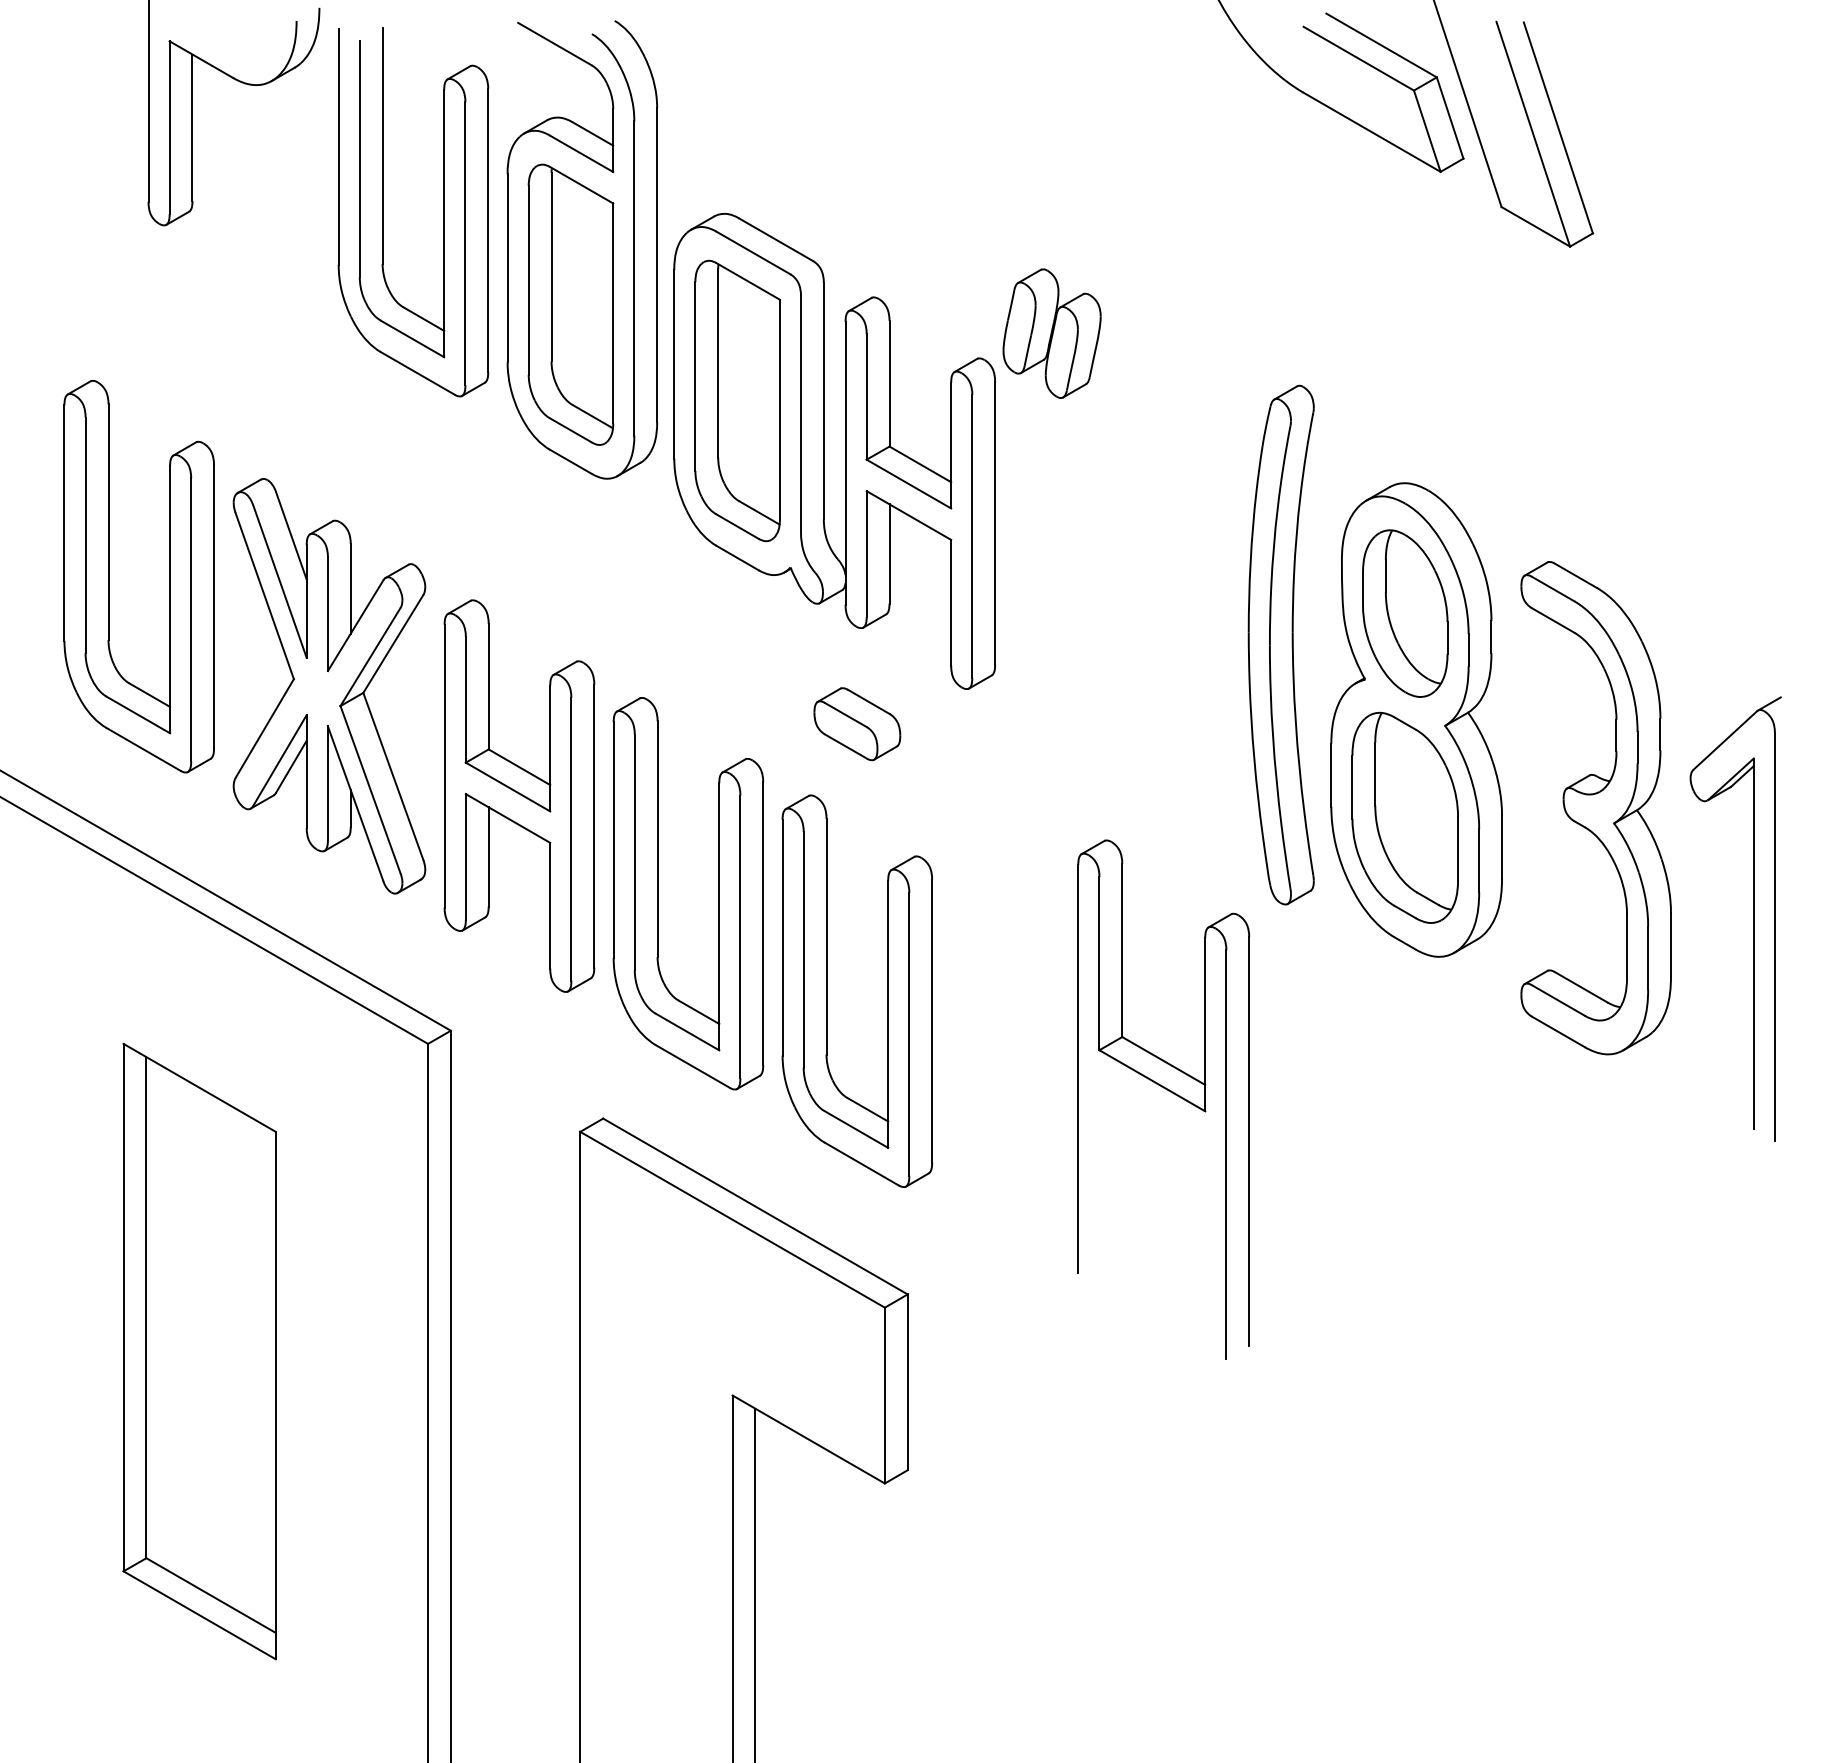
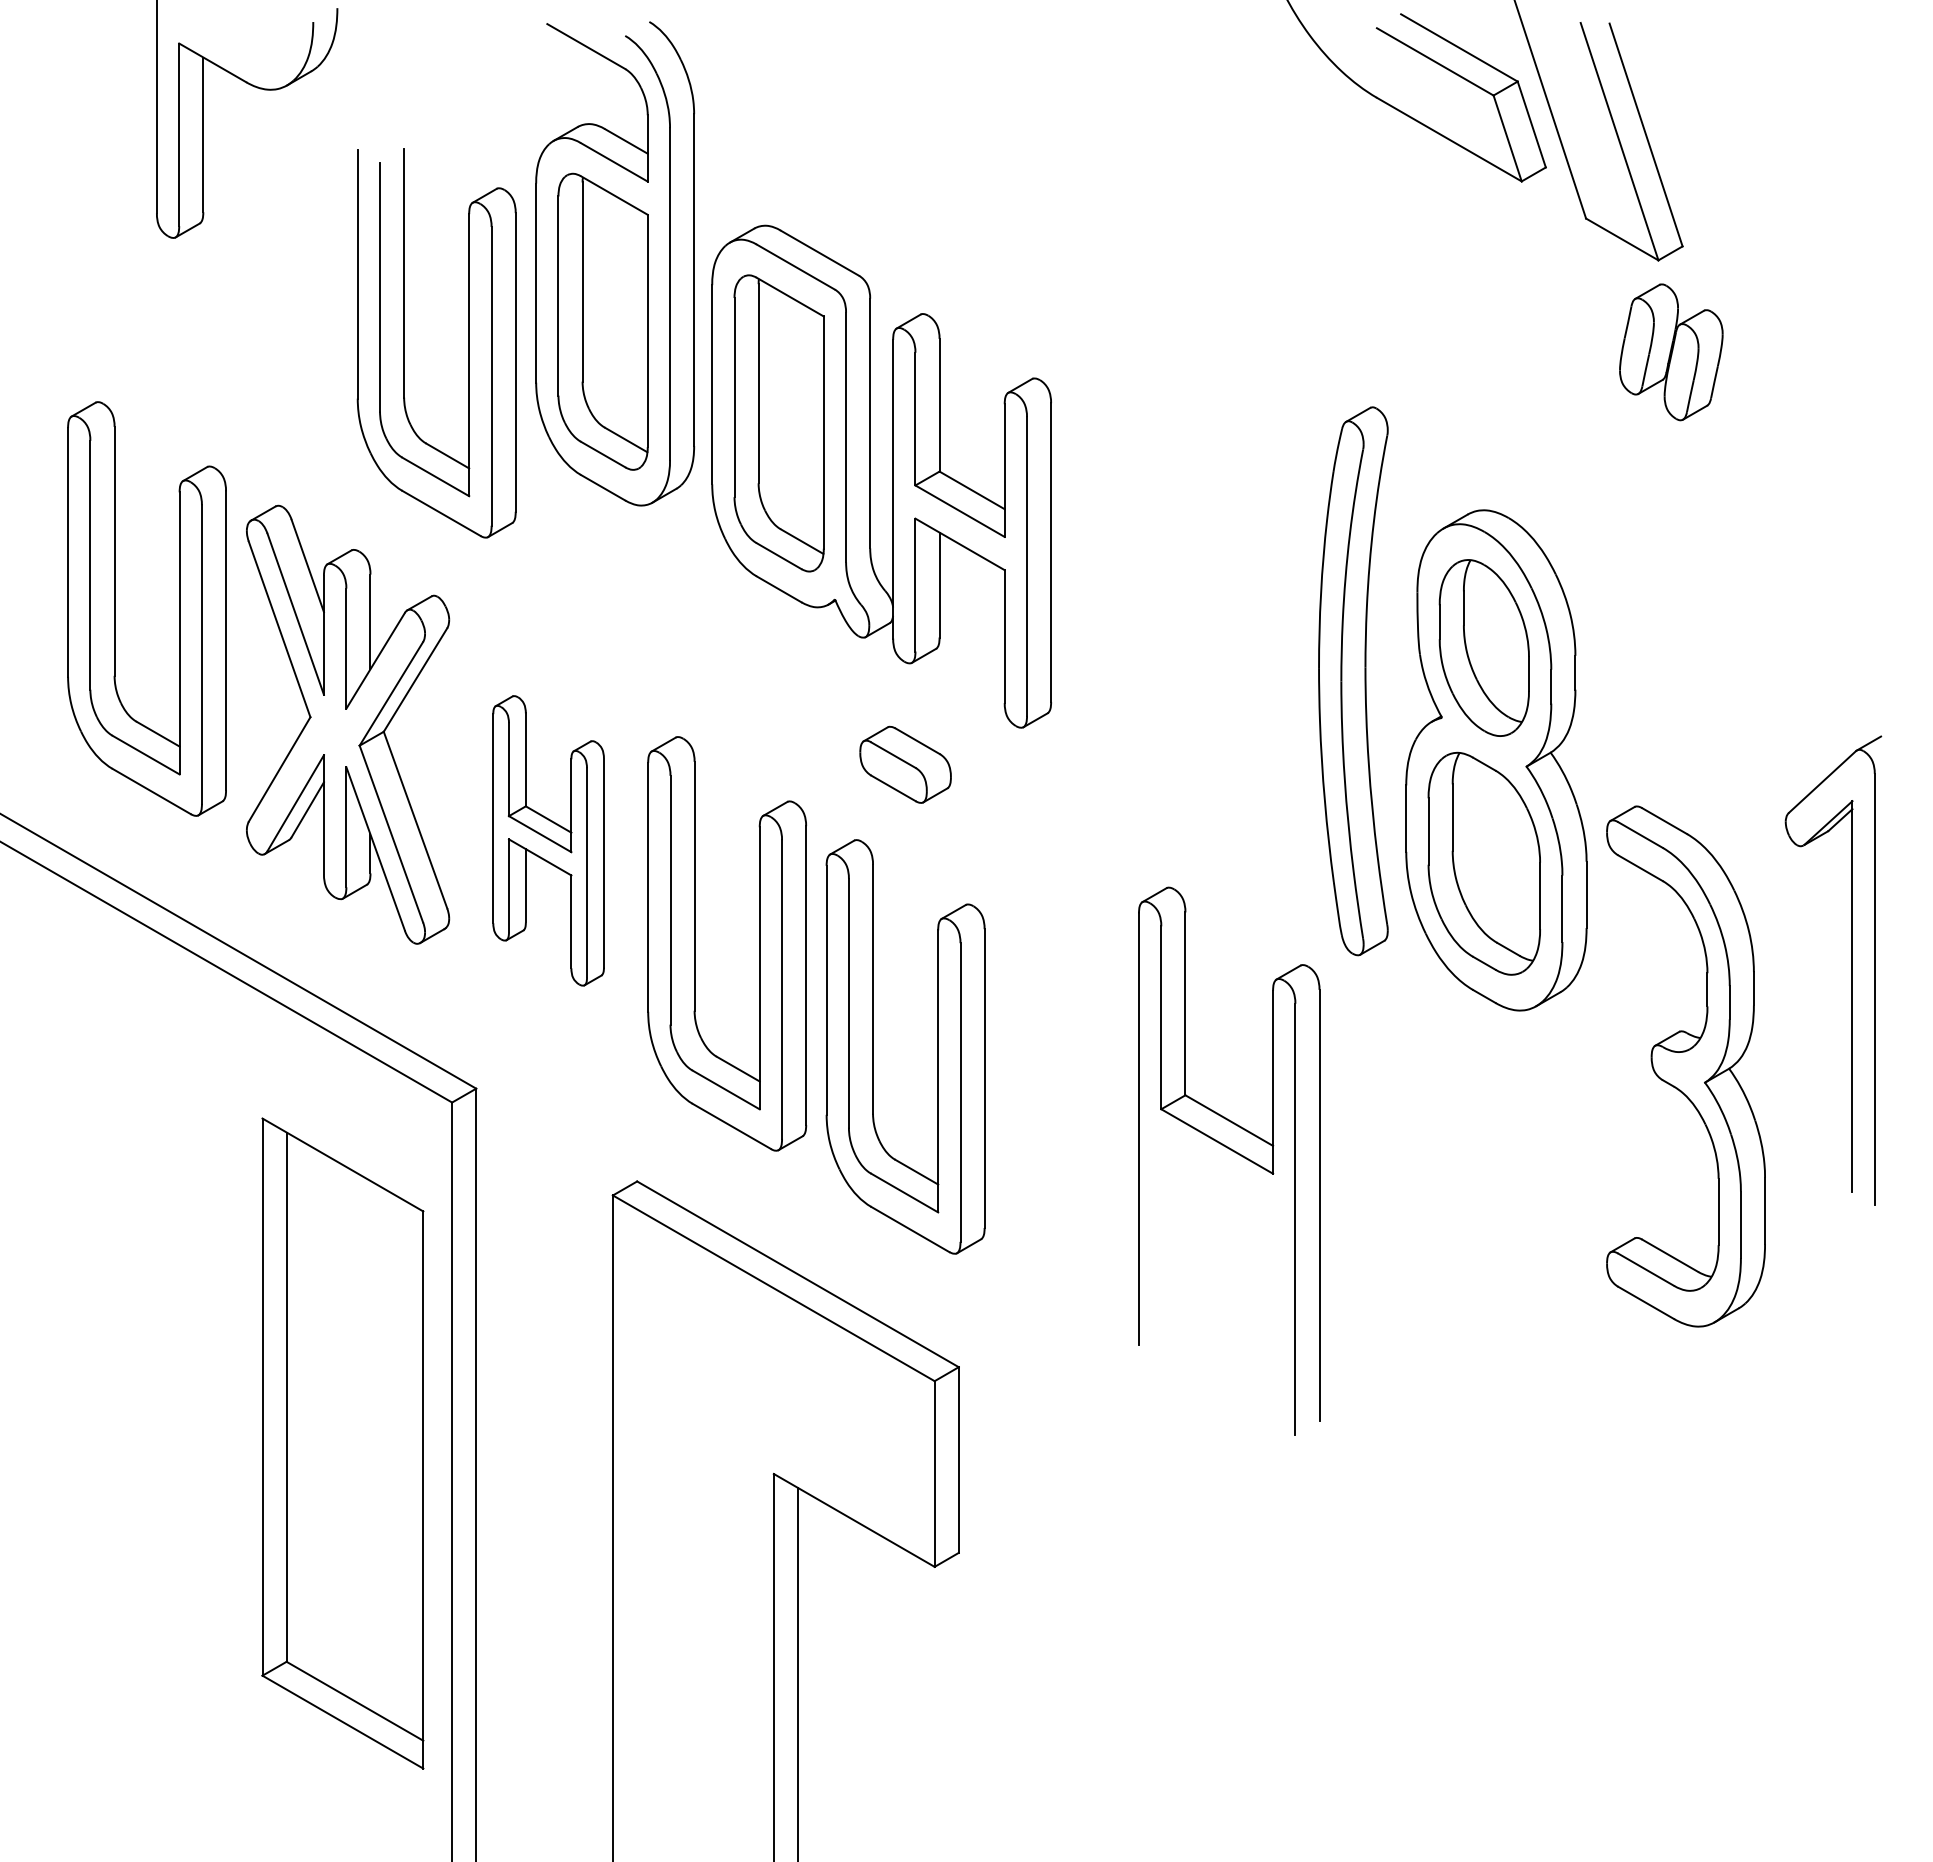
part: (382, 212) -> (404, 343), moved
part: (1052, 333) -> (1671, 352), moved
part: (519, 795) -> (548, 840), size x0.7
part: (1595, 808) -> (1685, 1066), moved
part: (199, 1351) -> (342, 1443), moved

